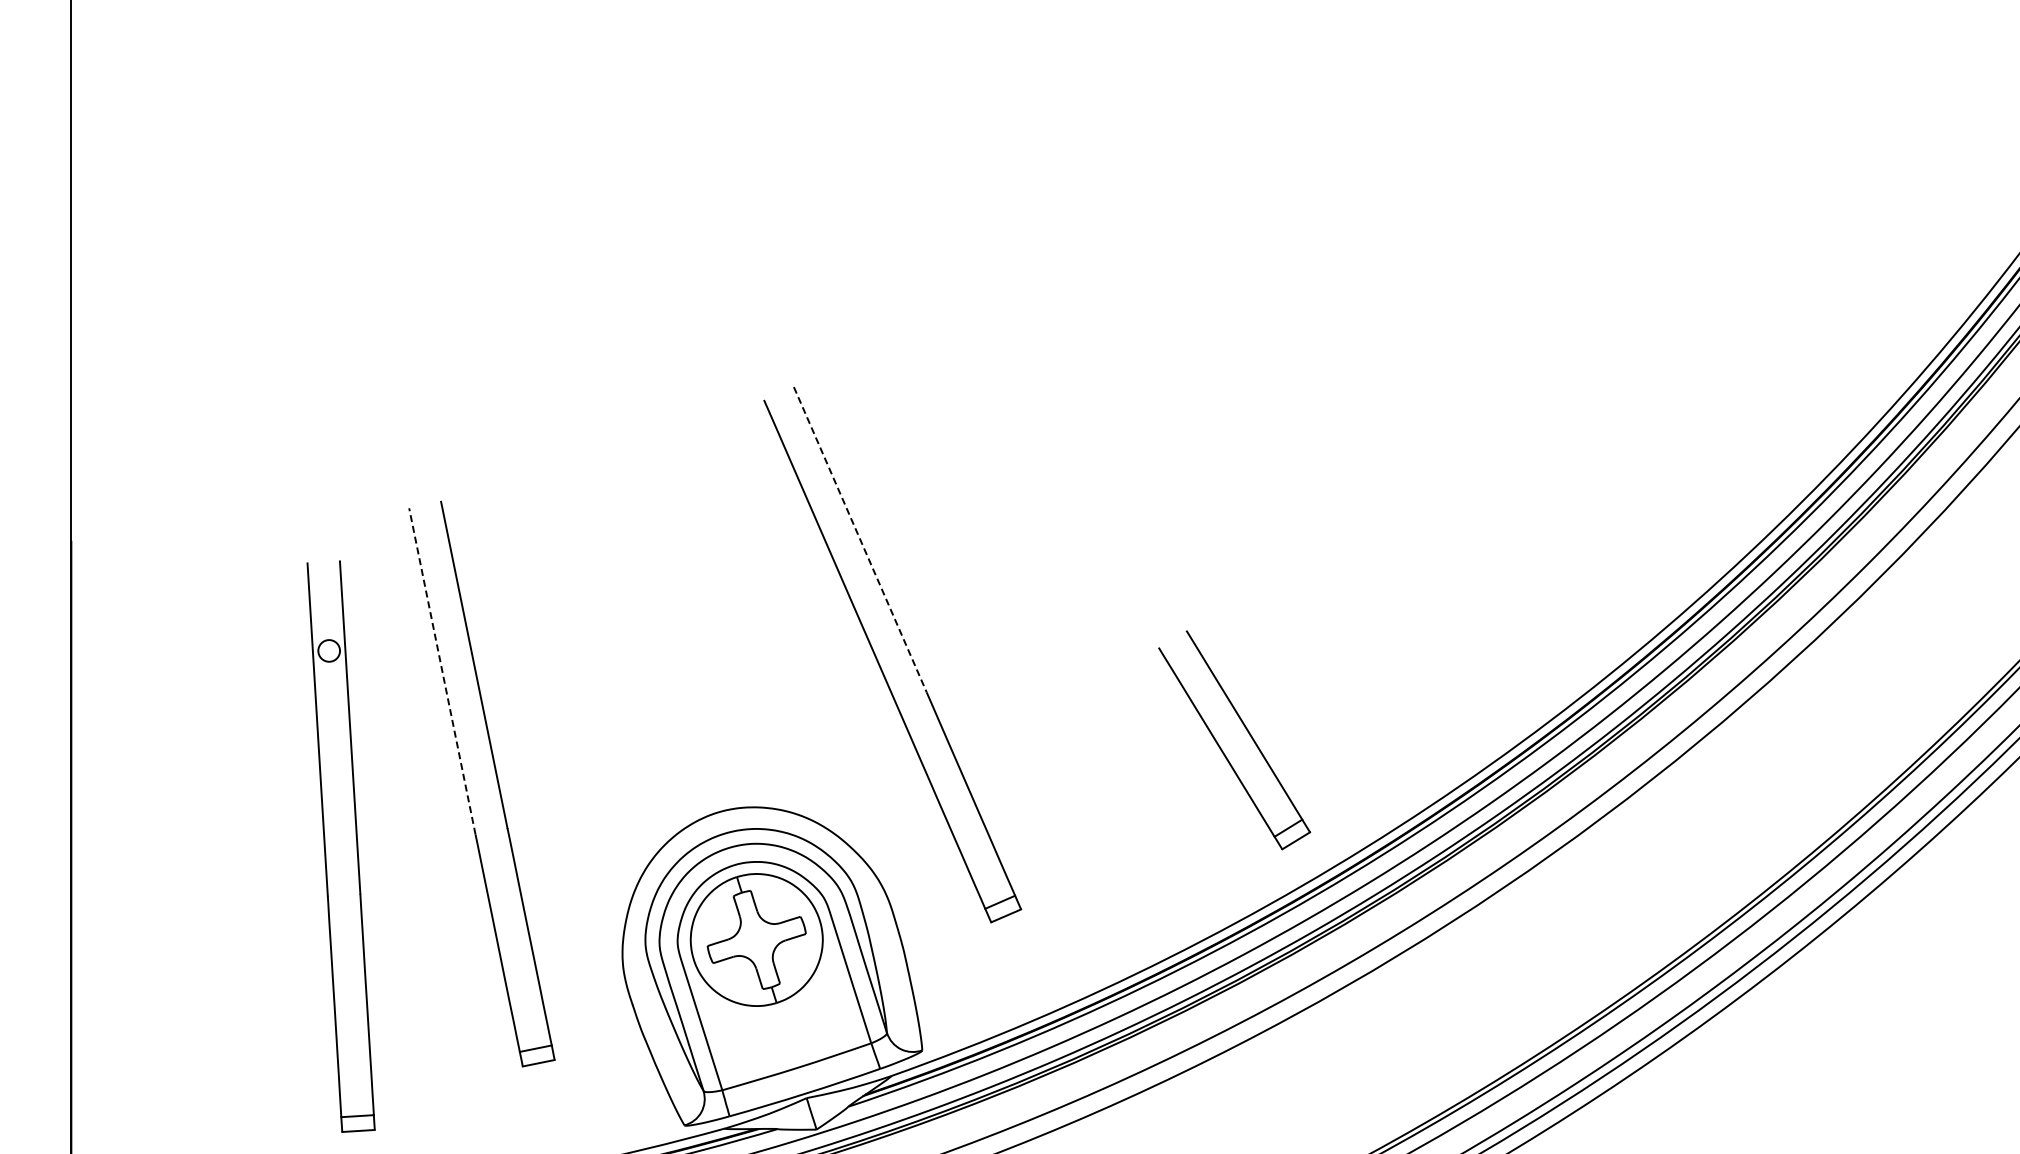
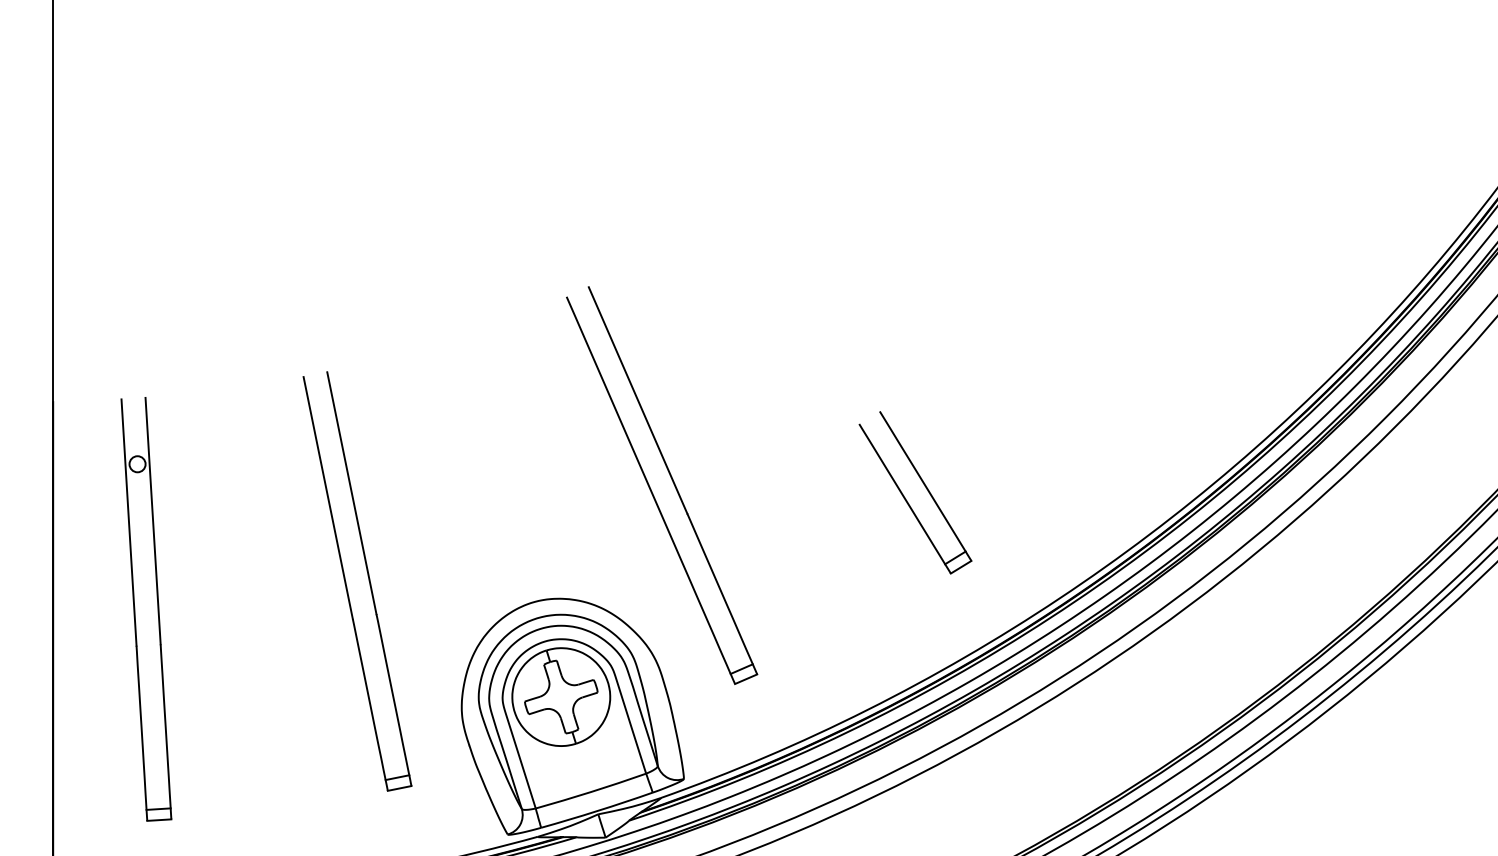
line: (860, 540) -> (638, 400), dashed -> solid
line: (442, 671) -> (328, 498), dashed -> solid
part: (1222, 749) -> (906, 499), moved
part: (325, 846) -> (134, 609), moved

